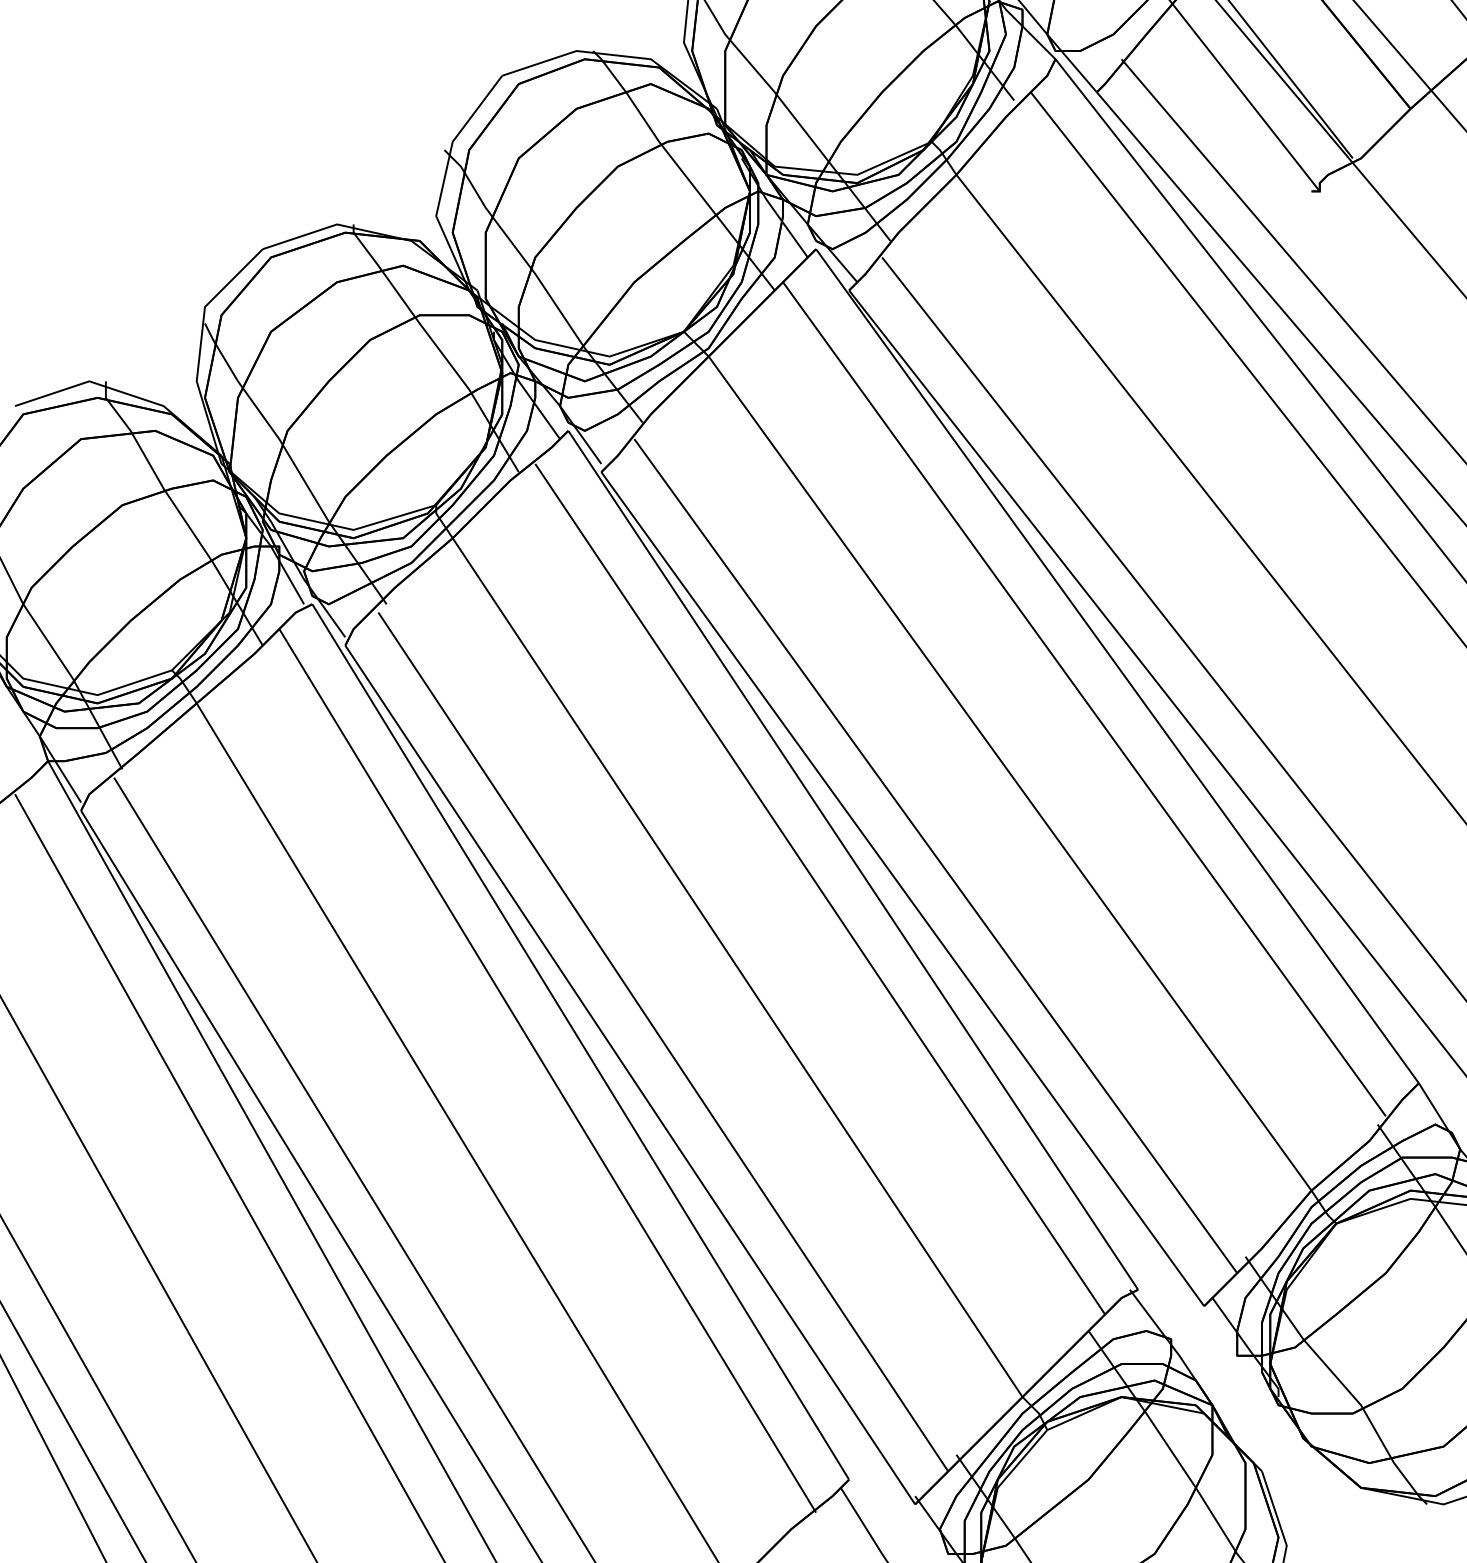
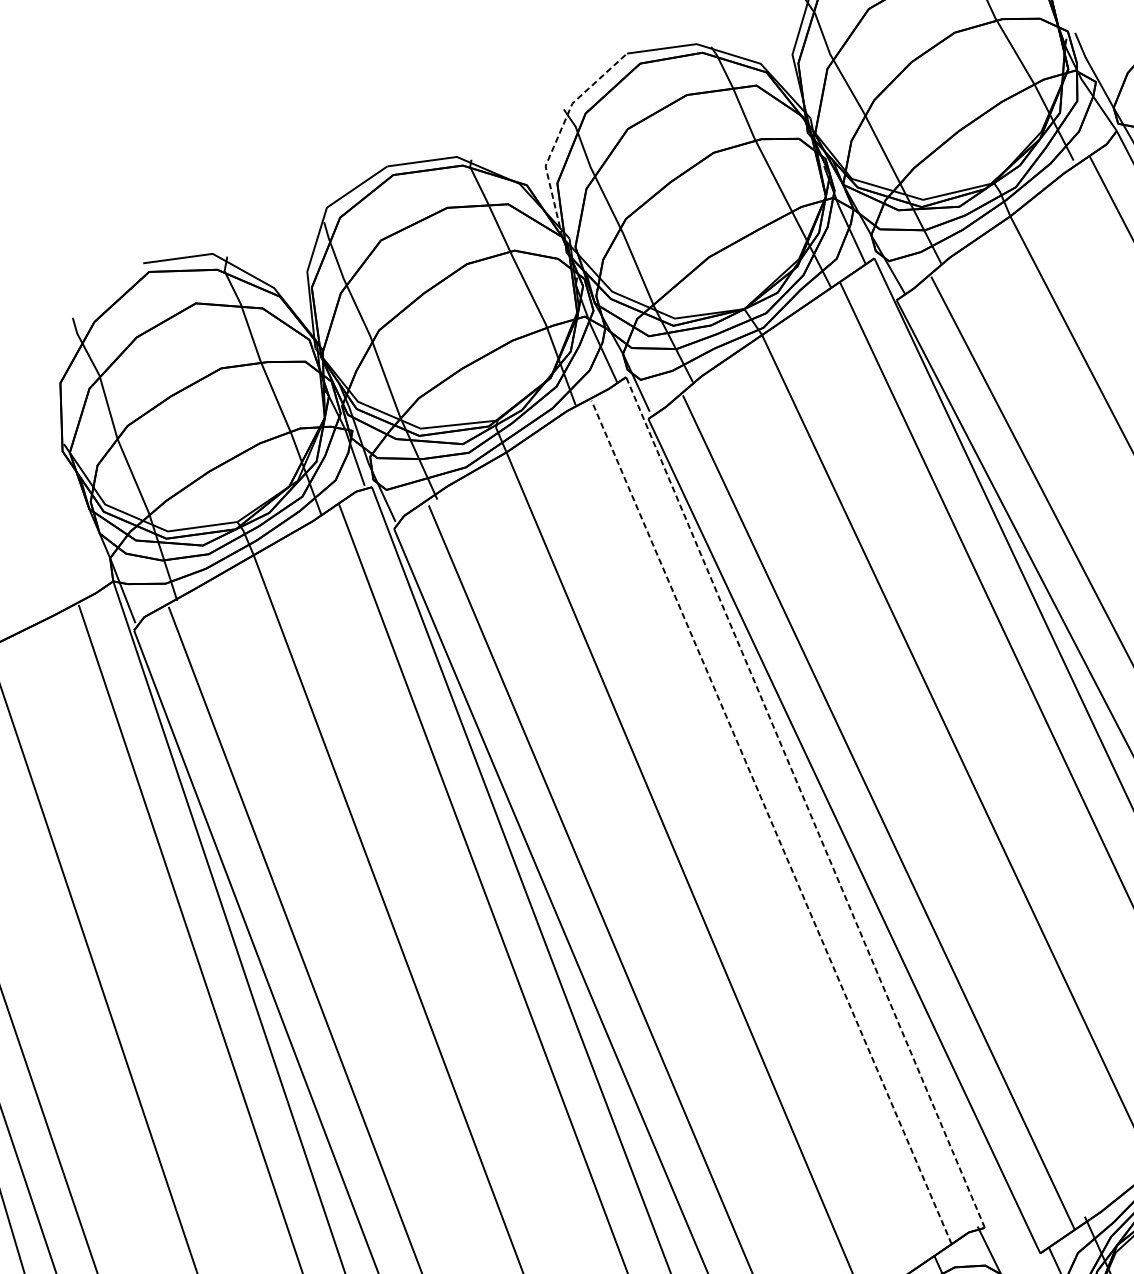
line: (444, 178) -> (559, 134), solid -> dashed
line: (852, 859) -> (805, 801), solid -> dashed
line: (820, 889) -> (771, 822), solid -> dashed

